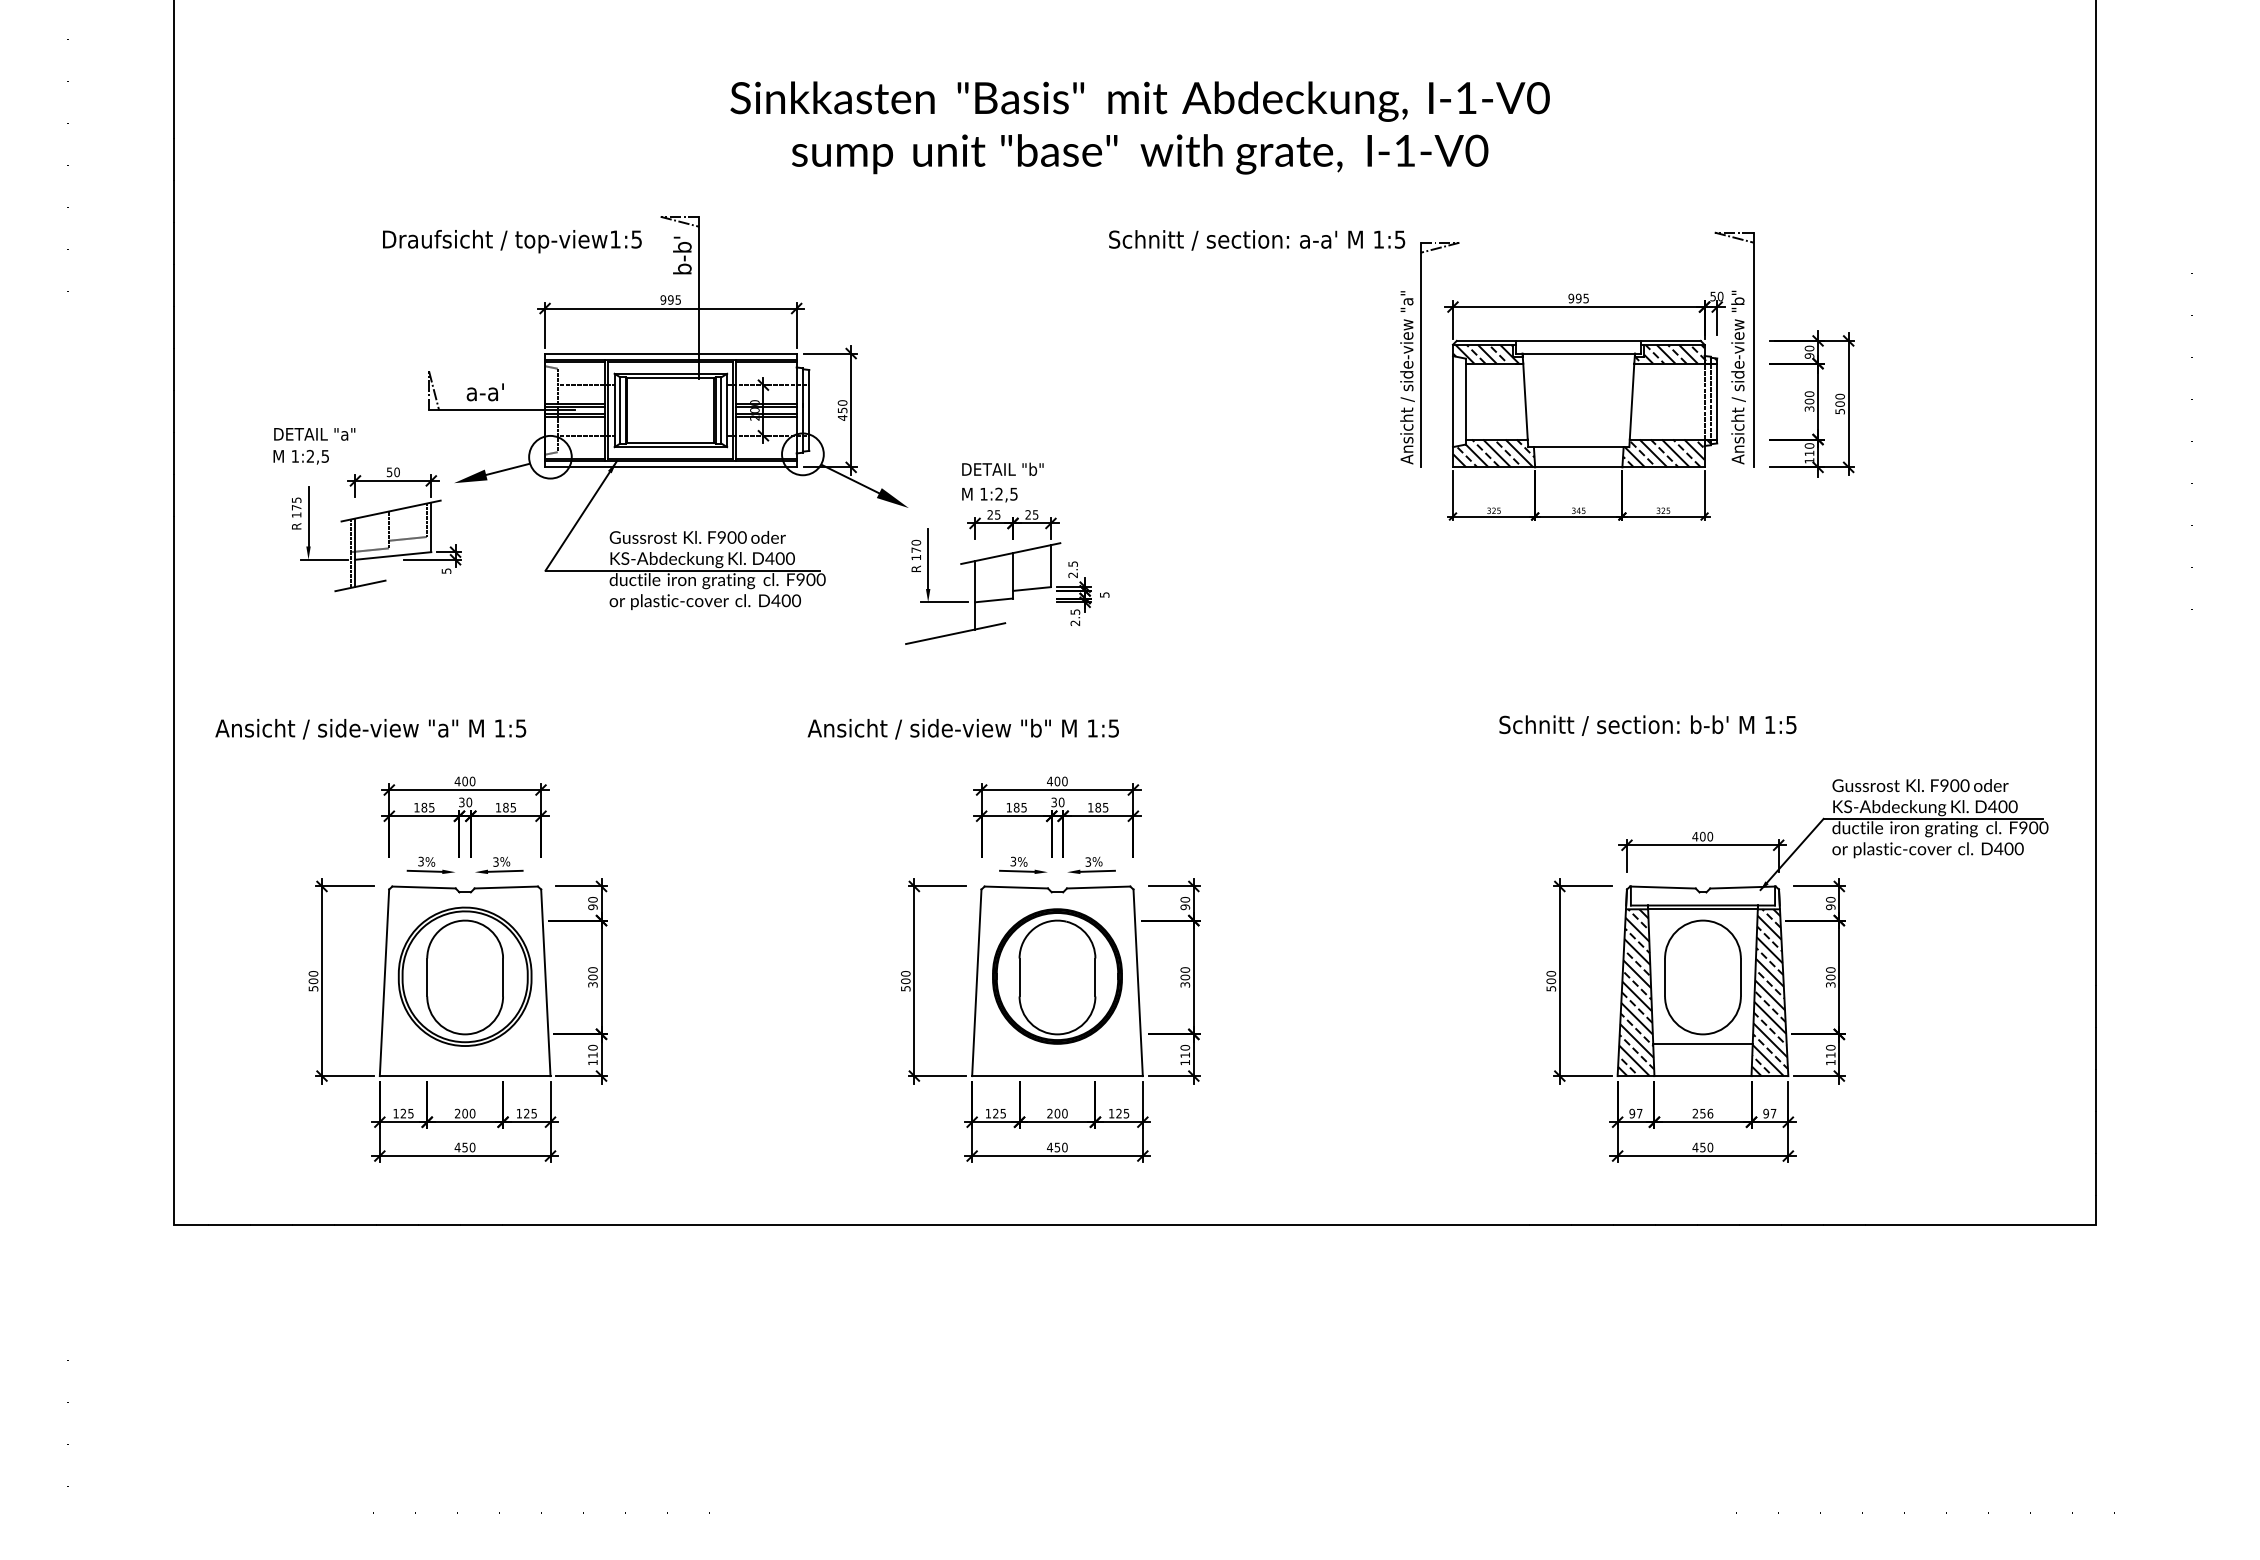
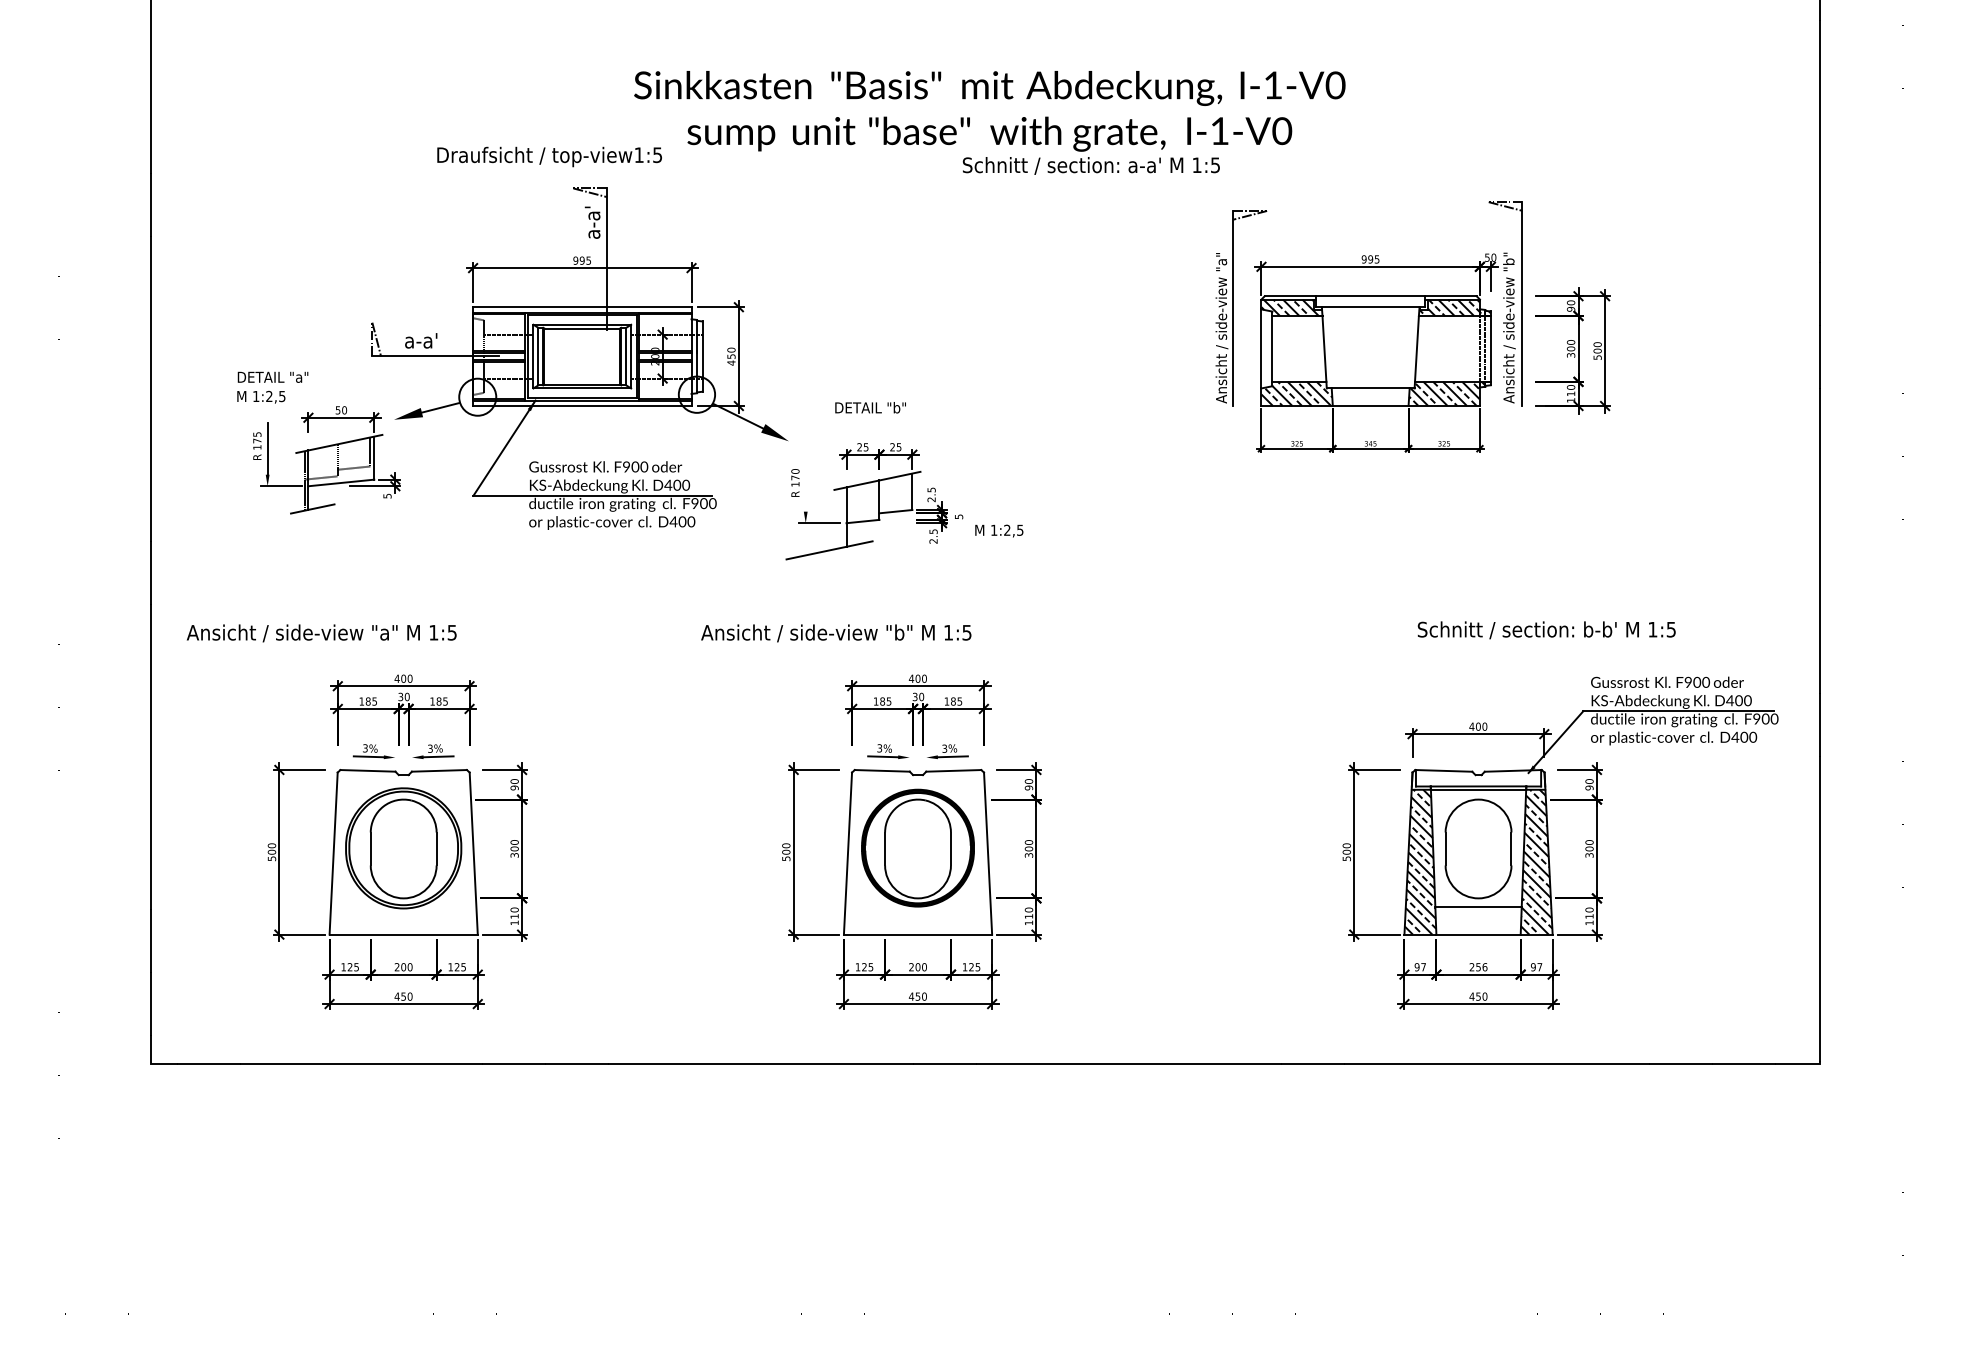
text: (1256, 239) -> (1090, 165), moved
text: (512, 241) -> (549, 156), moved
text: (682, 254) -> (592, 221), b-b' -> a-a'
text: (990, 494) -> (999, 530), moved
line: (927, 558) -> (805, 485), removed
text: (1647, 725) -> (1546, 630), moved

